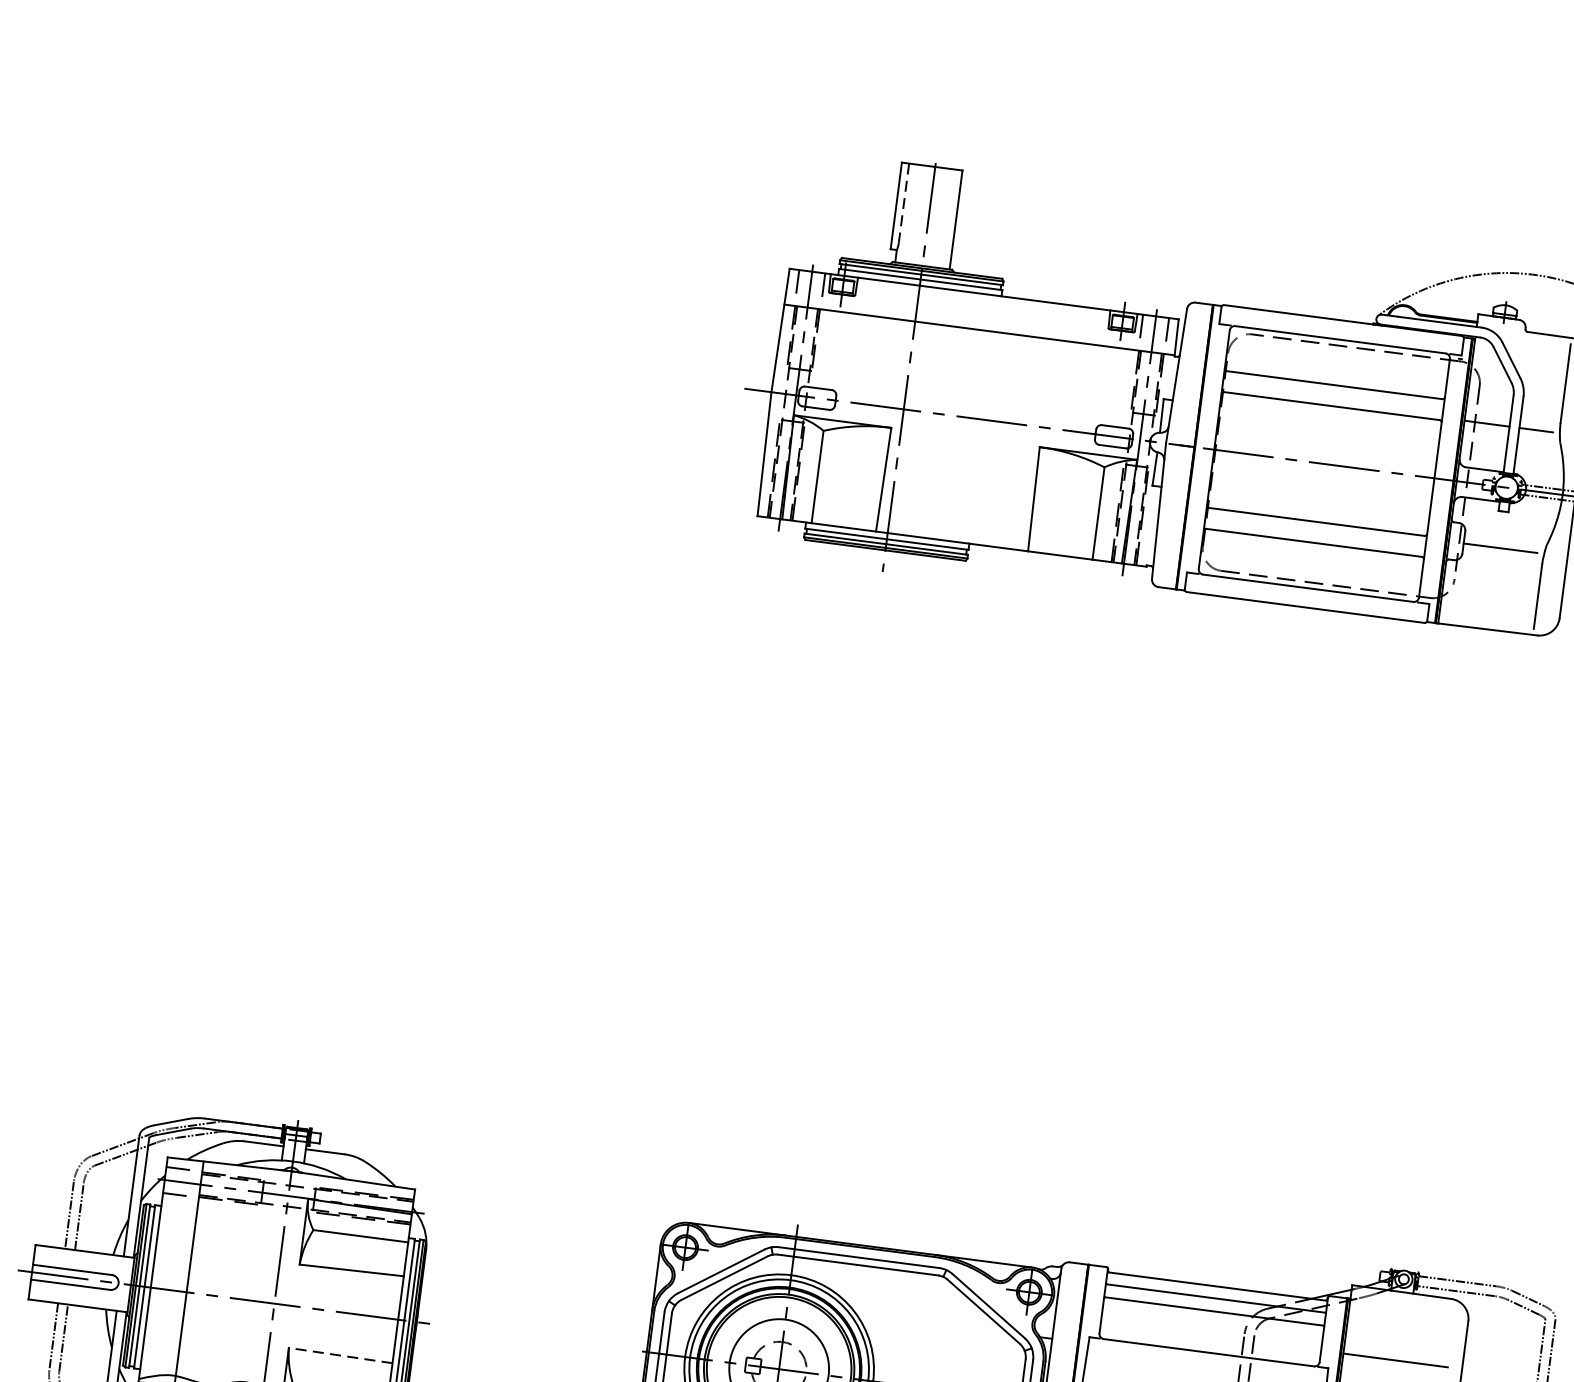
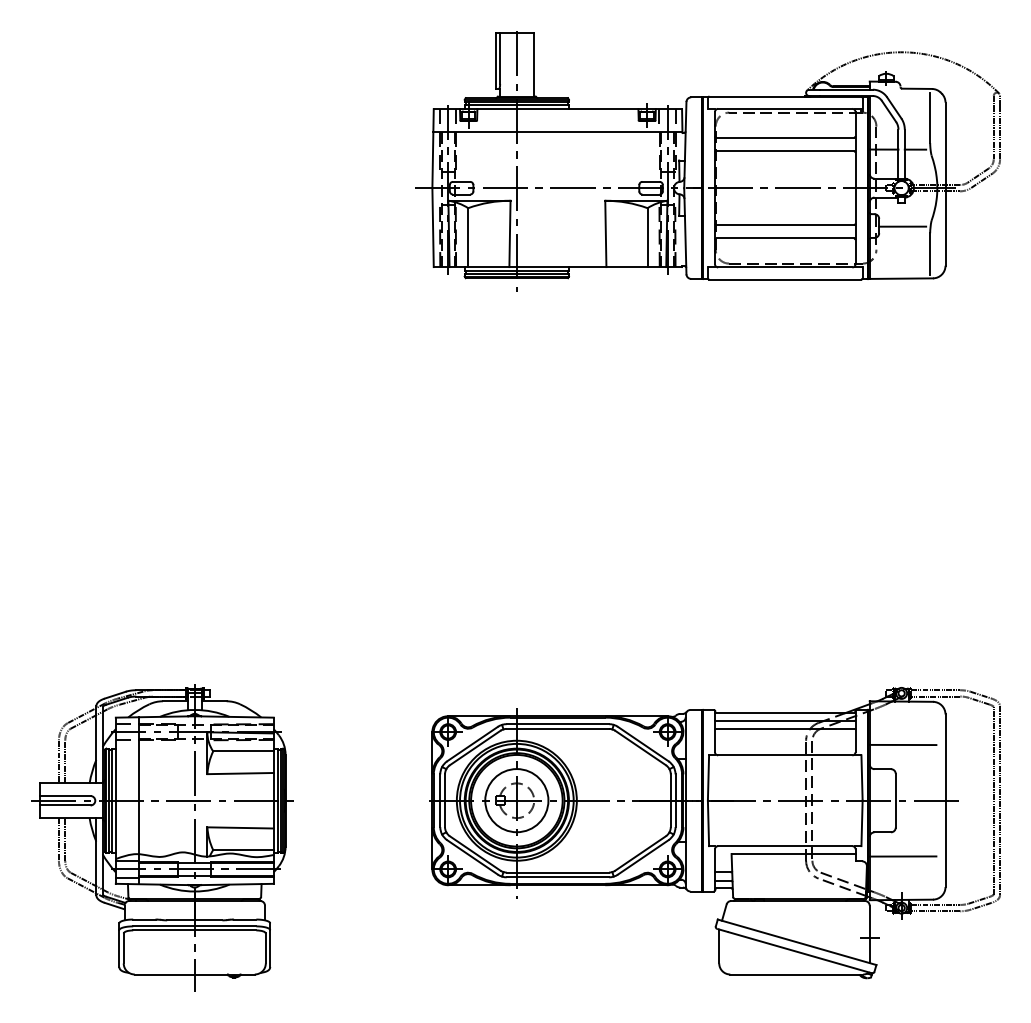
line: (904, 204) -> (500, 59), dashed -> solid
line: (340, 1354) -> (240, 827), dashed -> solid

